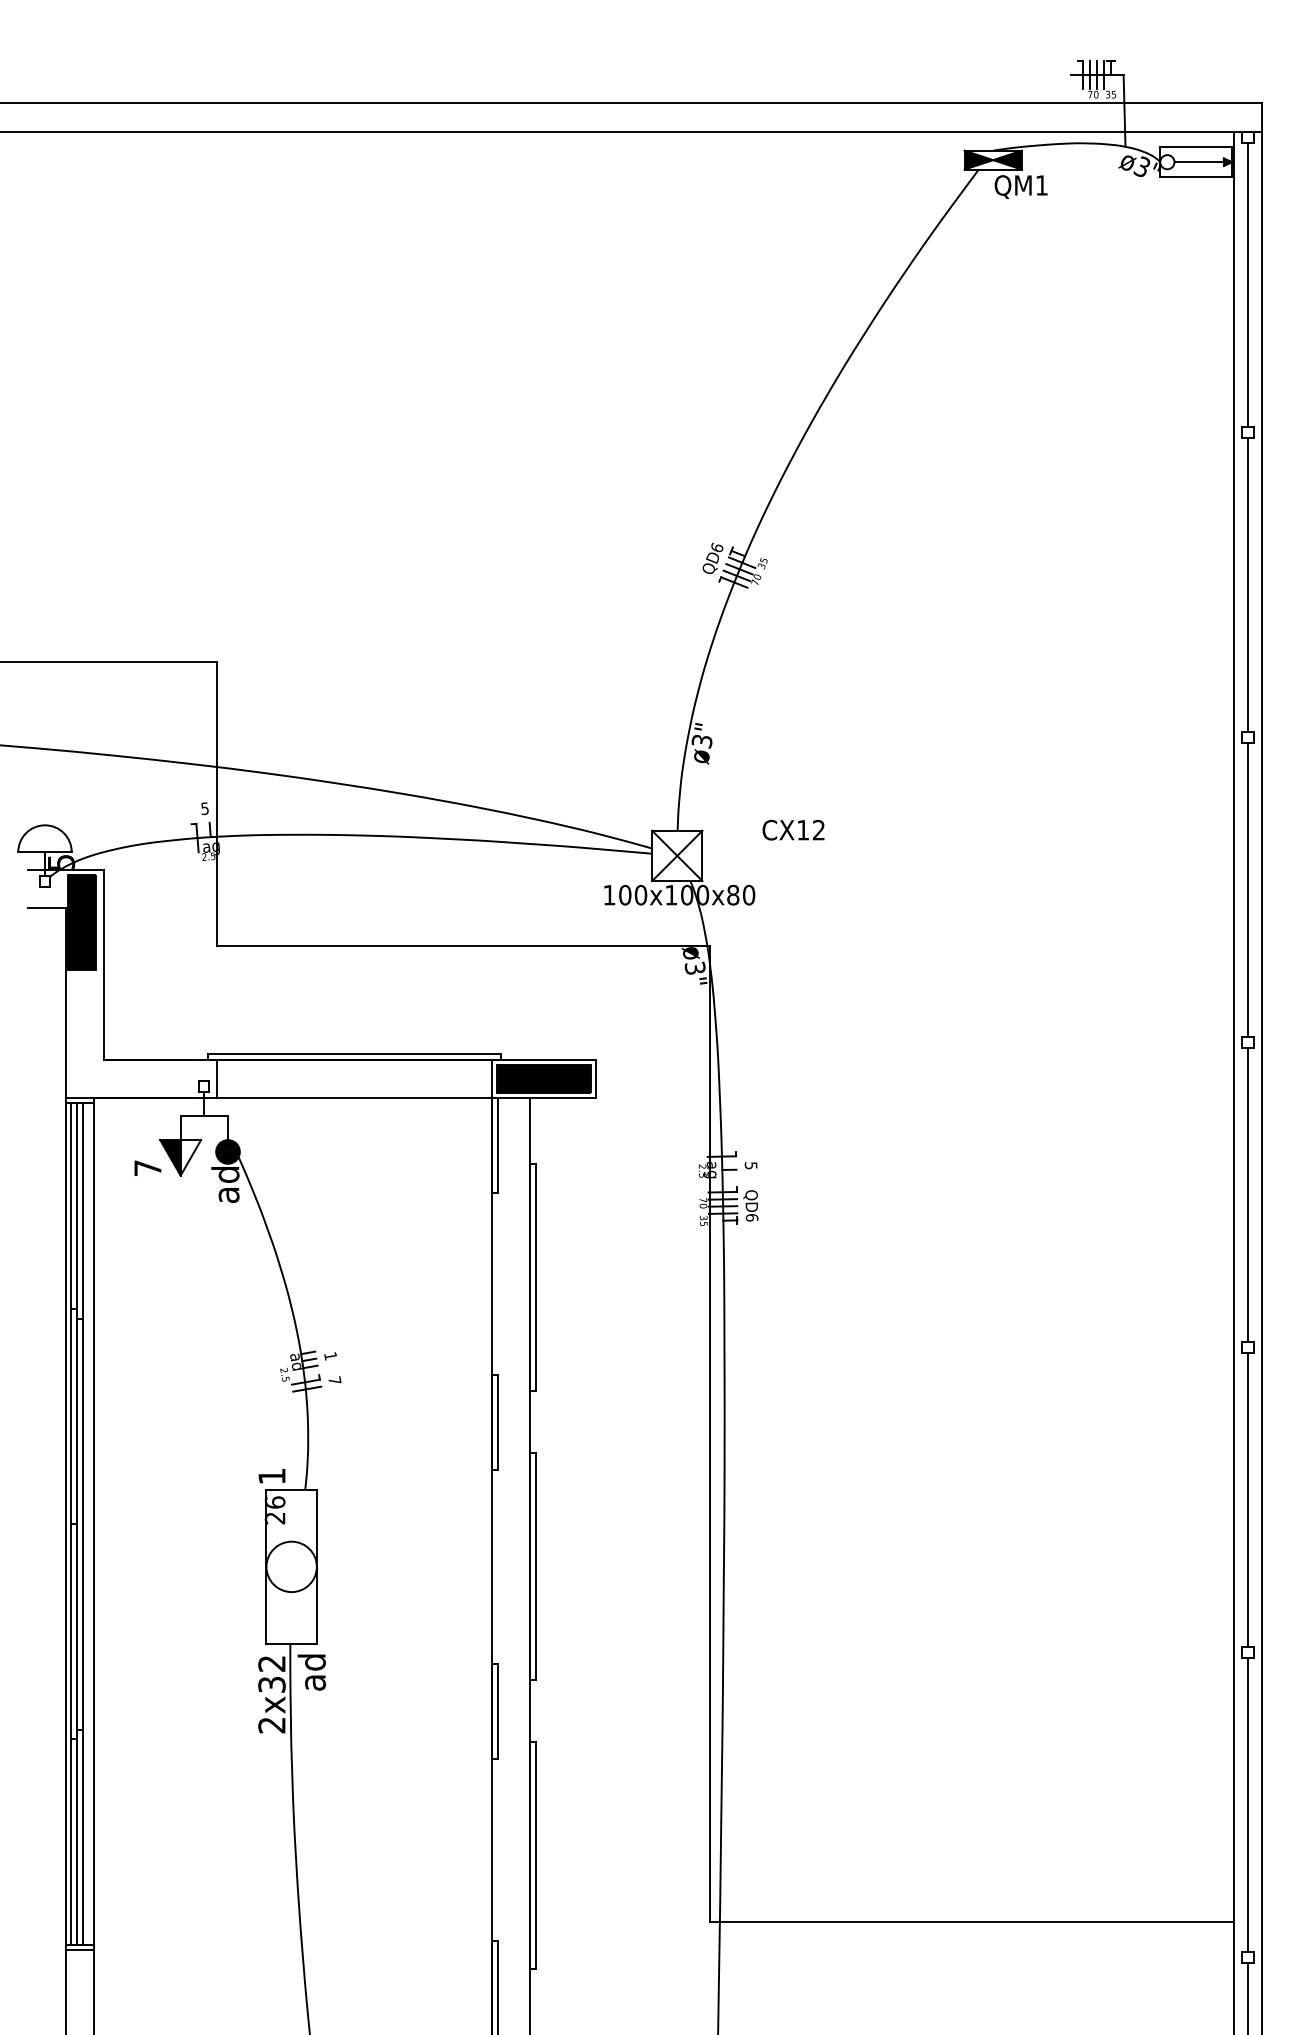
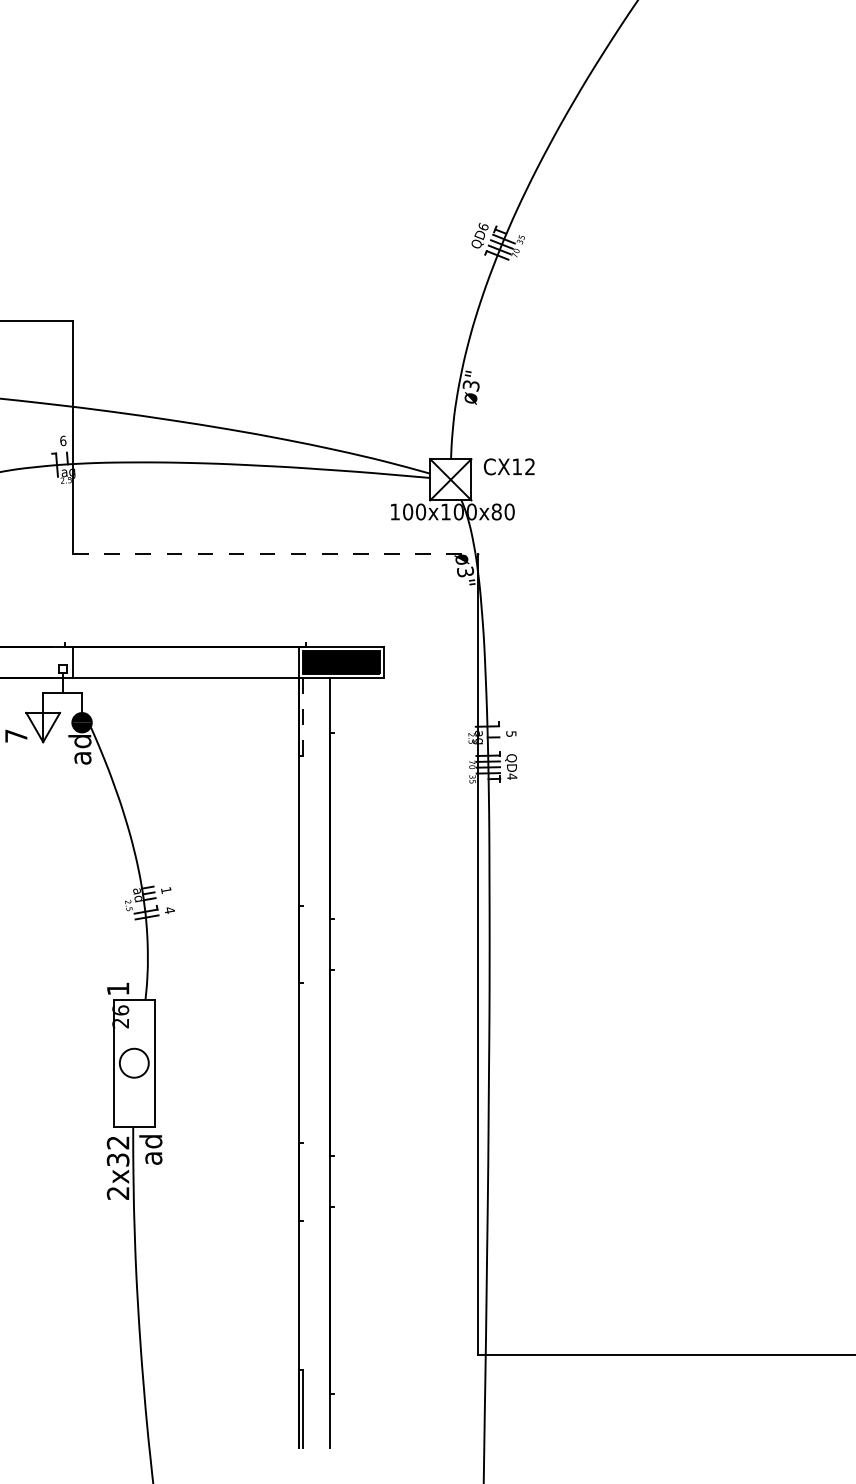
text: (205, 808) -> (63, 440), 5 -> 6
text: (793, 829) -> (509, 466), moved
line: (464, 946) -> (276, 554), solid -> dashed
line: (354, 1054) -> (185, 642), removed
line: (497, 1144) -> (303, 716), solid -> dashed
fill: (170, 1157) -> (34, 727), removed
text: (751, 1217) -> (511, 776), QD6 -> QD4
line: (535, 1277) -> (334, 825), removed
text: (334, 1380) -> (169, 910), 7 -> 4
line: (497, 1421) -> (303, 943), removed
circle: (291, 1566) -> (134, 1062), size x0.7
line: (535, 1566) -> (334, 1062), removed
line: (497, 1710) -> (303, 1181), removed
line: (535, 1855) -> (334, 1300), removed

